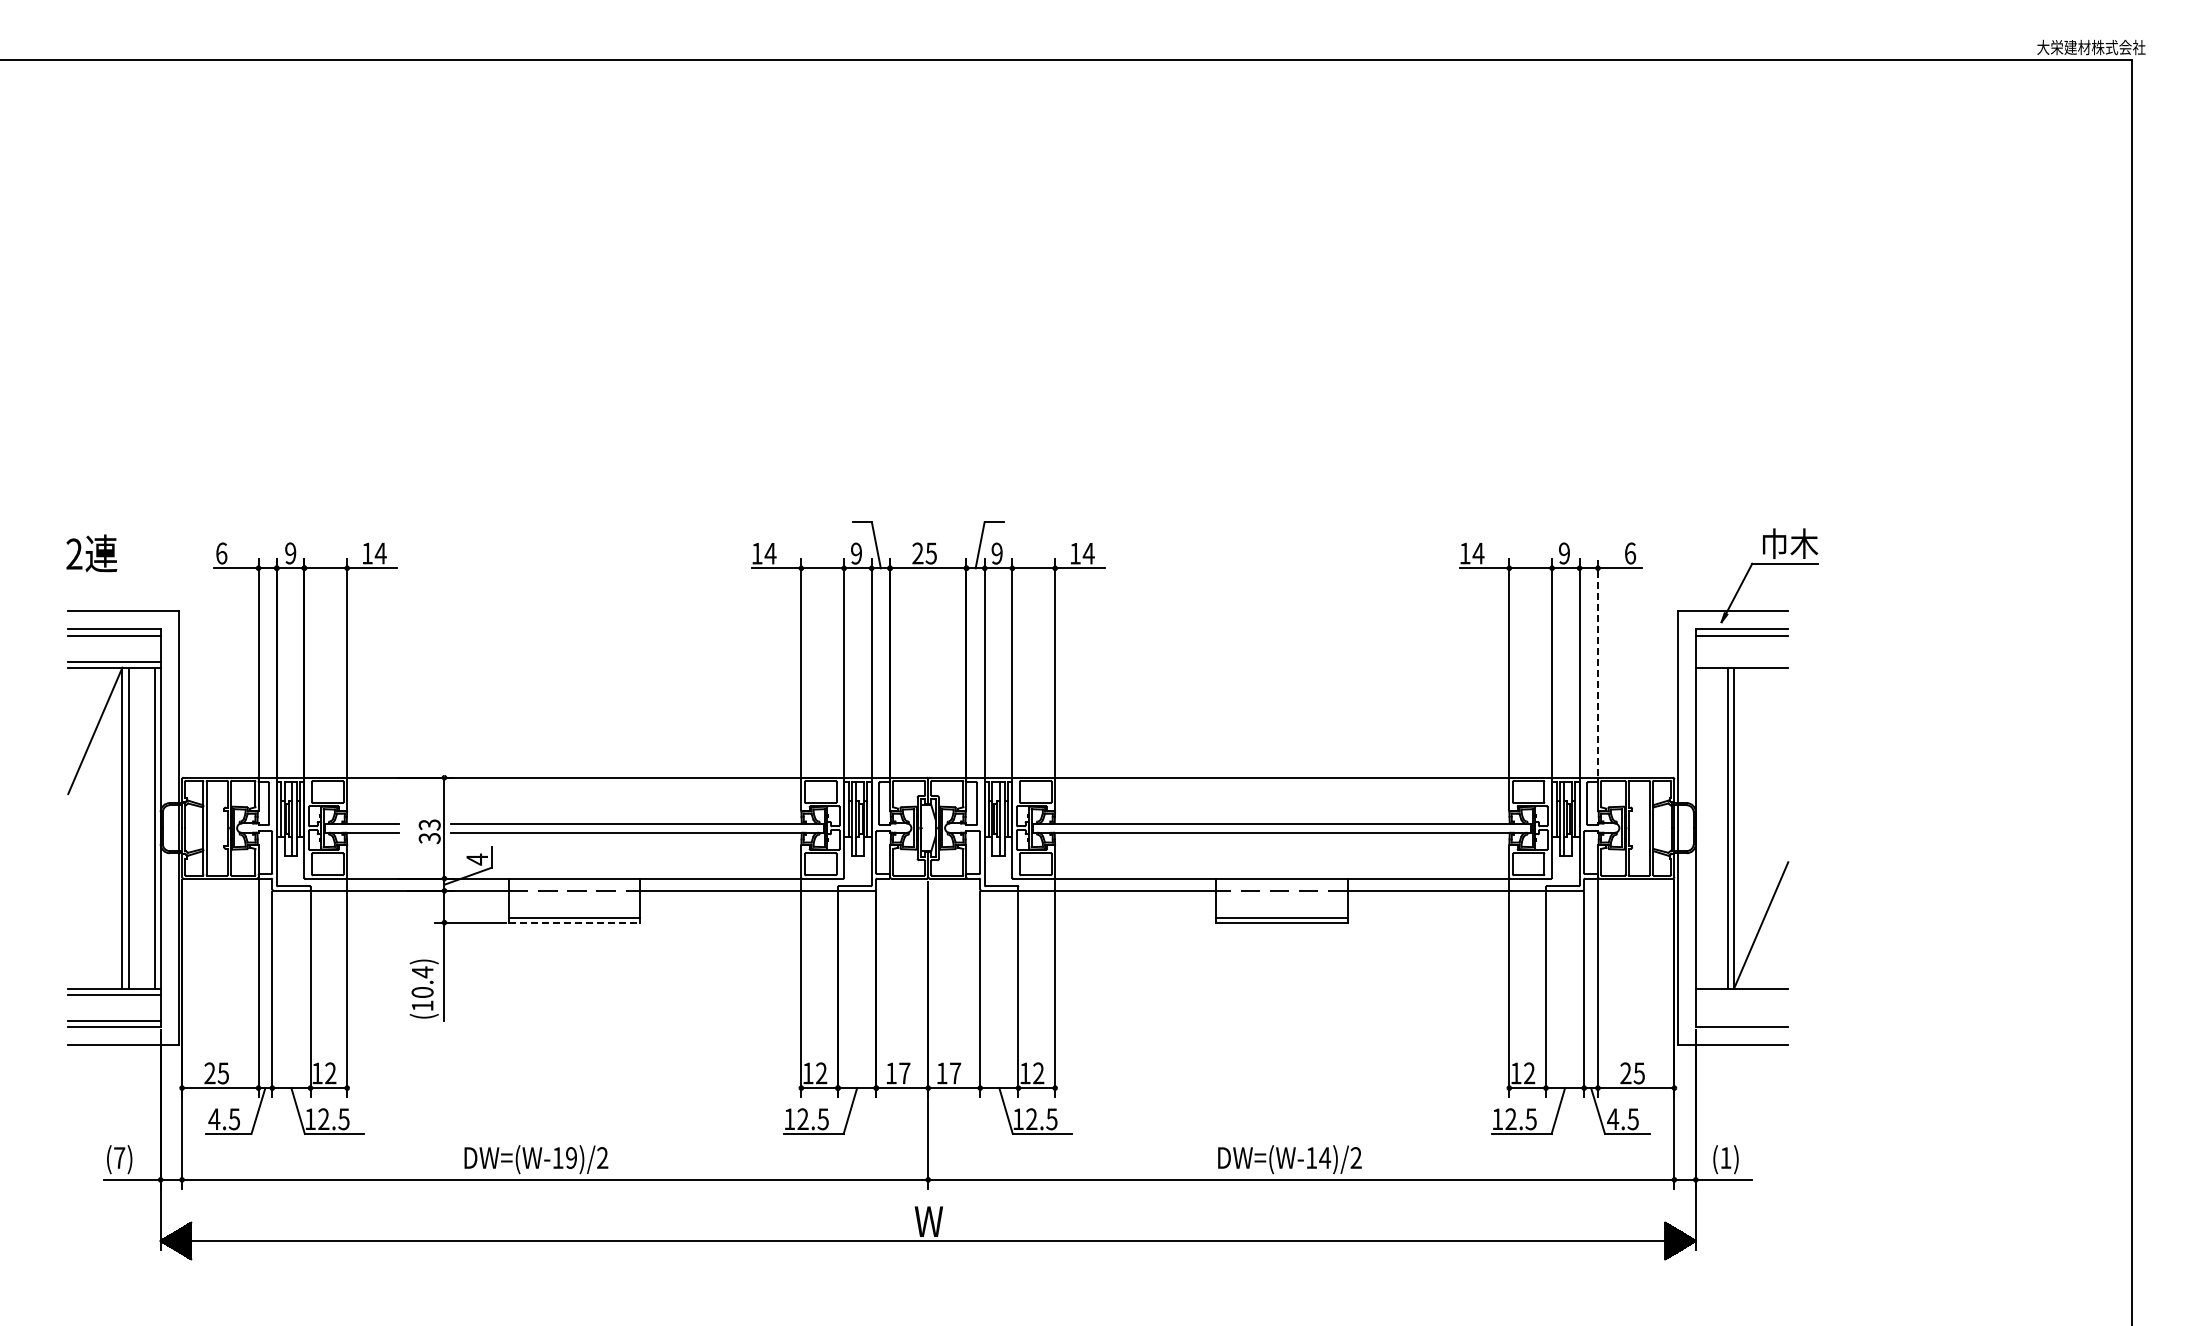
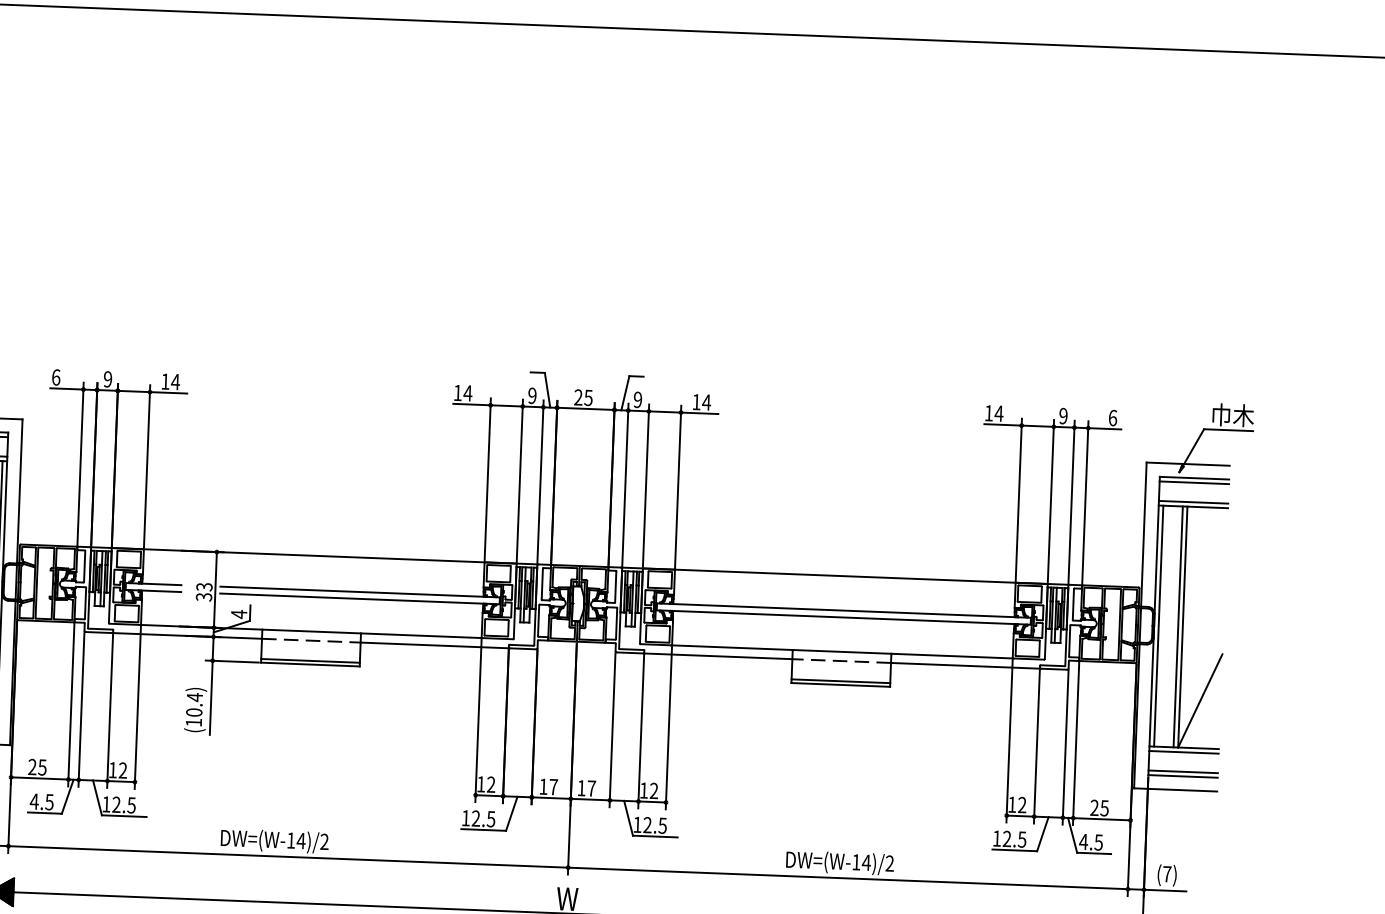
line: (1741, 661) -> (1193, 502), added
line: (1597, 667) -> (1084, 502), dashed -> solid
line: (1701, 827) -> (1158, 625), added
line: (574, 922) -> (310, 664), dashed -> solid
line: (1741, 994) -> (1183, 752), added
line: (1741, 1020) -> (1182, 771), added
text: (1725, 1157) -> (1166, 873), (1) -> (7)
text: (571, 1158) -> (301, 841), DW=(W-19)/2 -> DW=(W-14)/2

